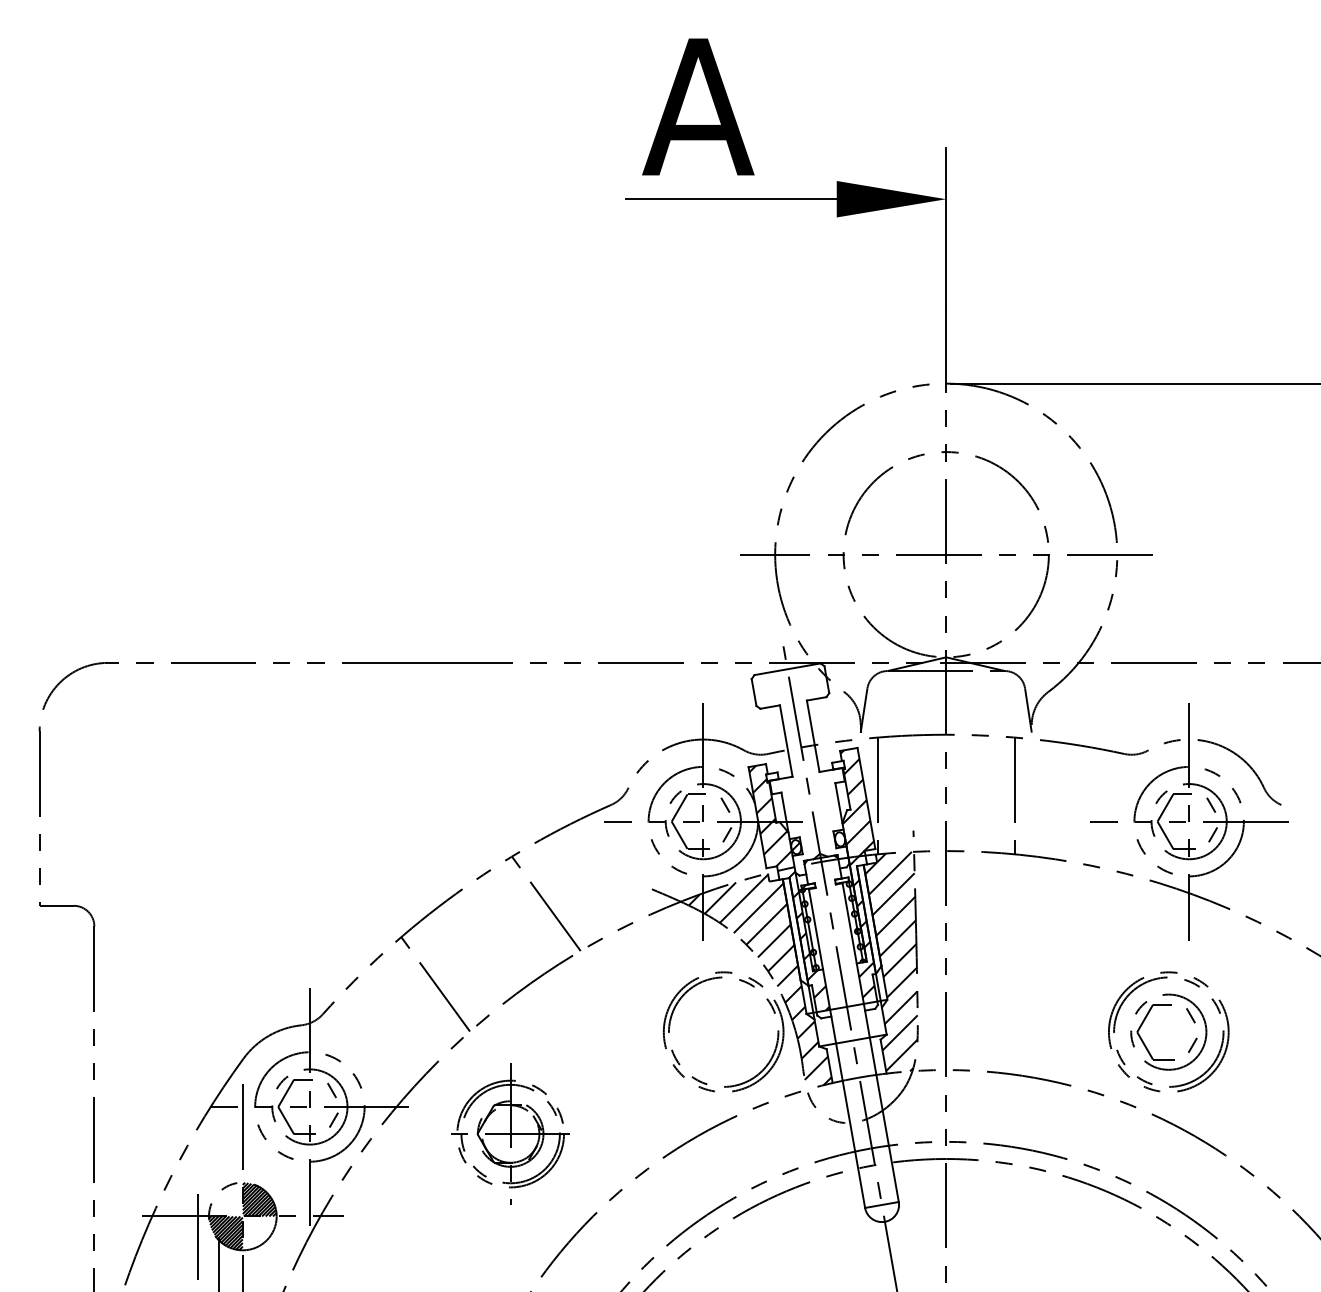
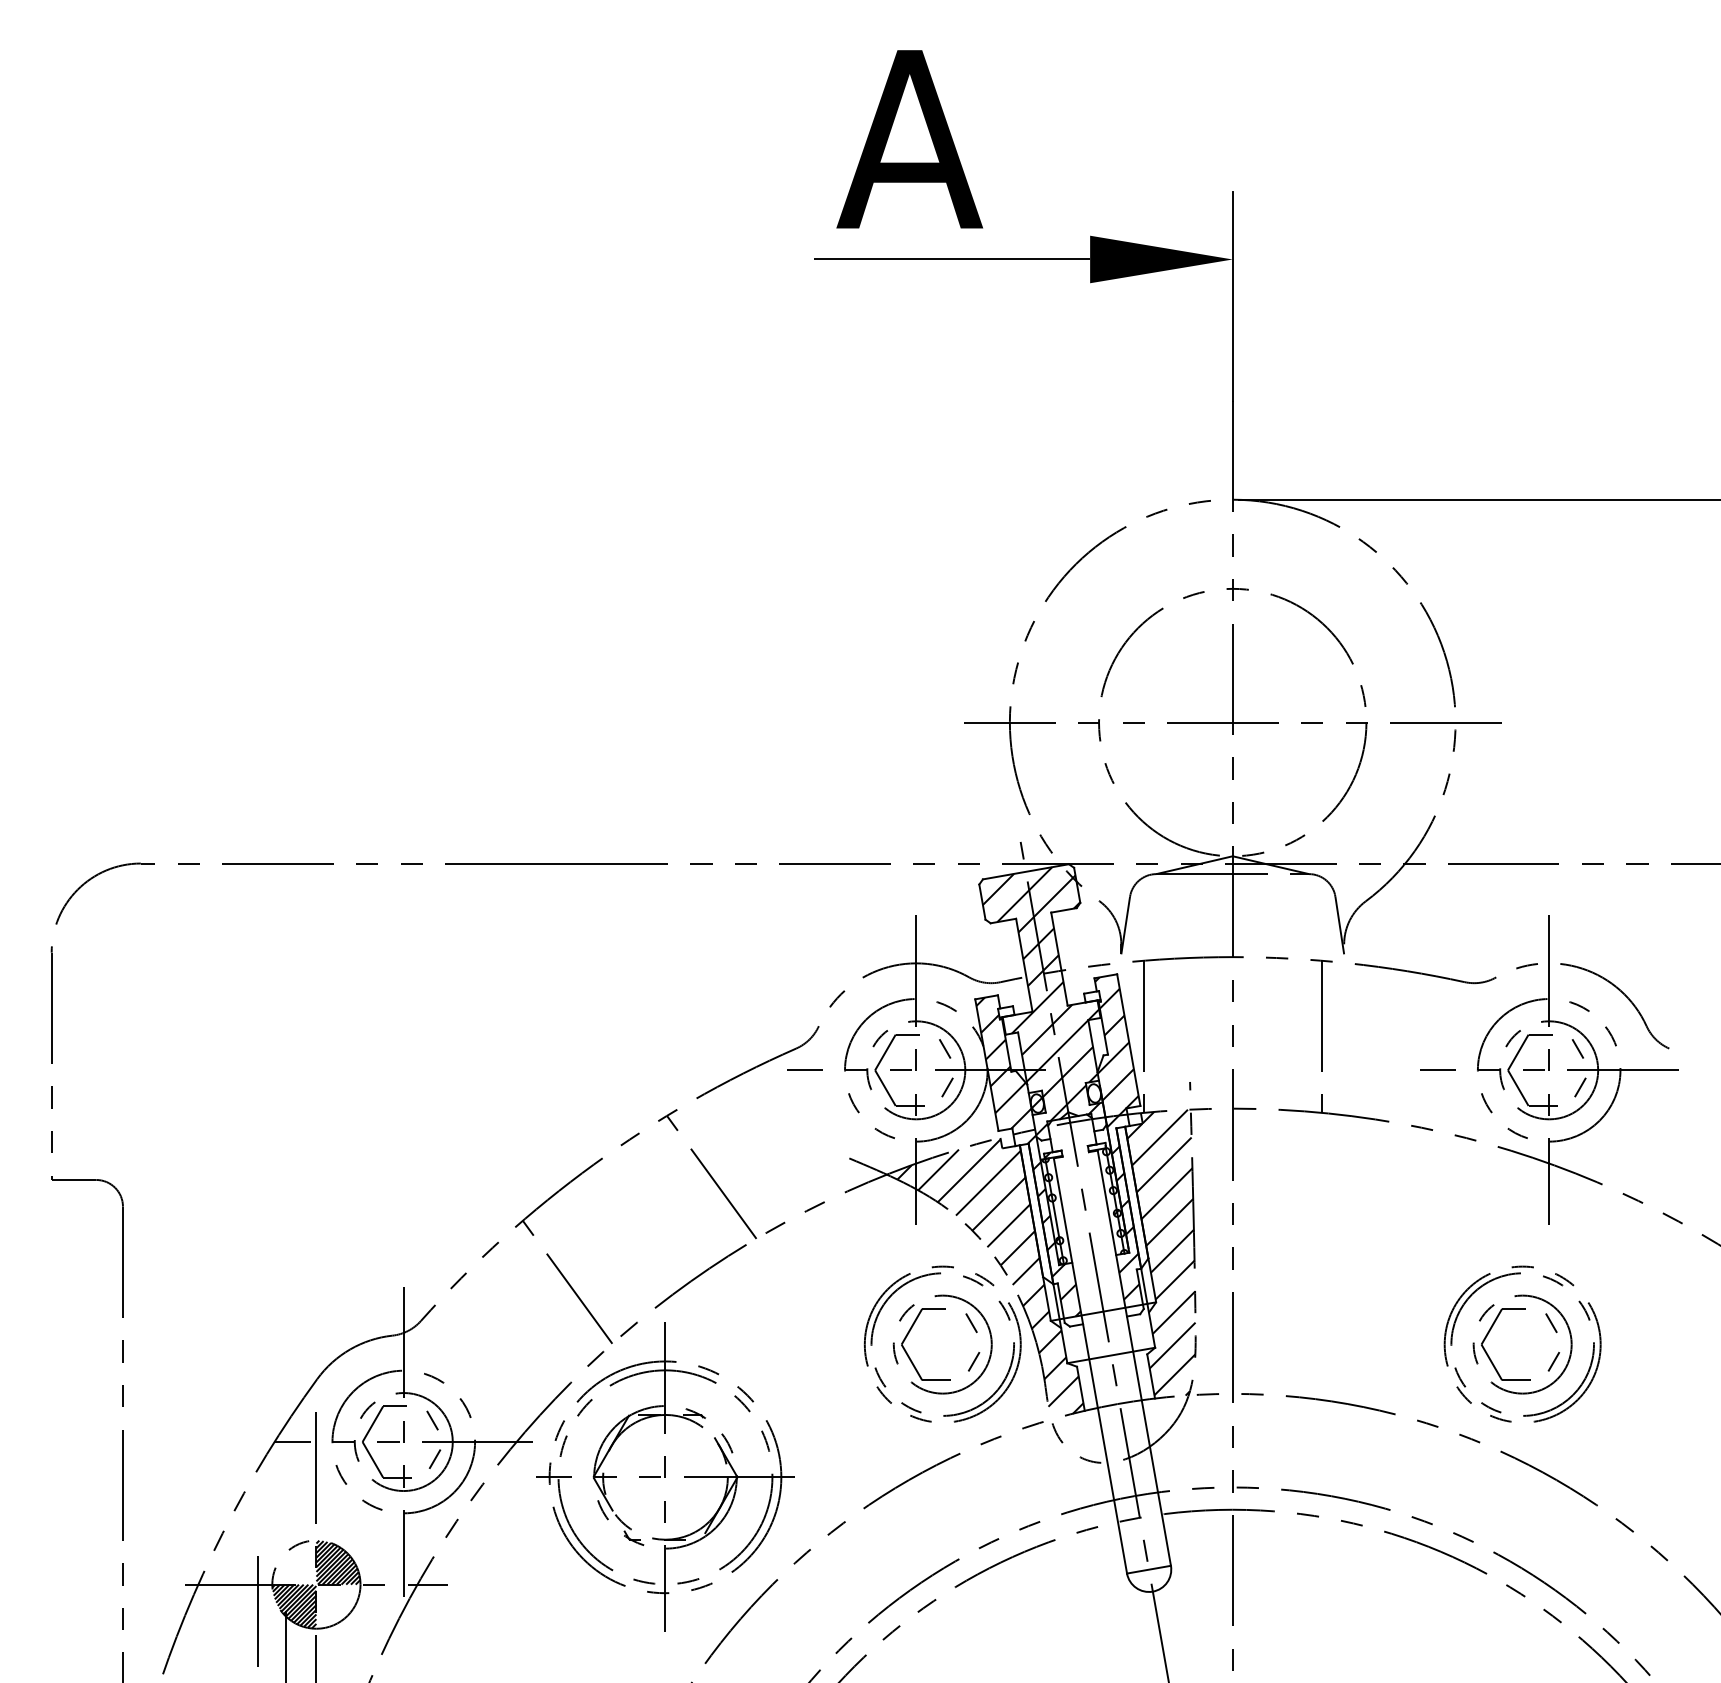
hatch: (799, 768) -> (1041, 1001), added
part: (701, 1018) -> (913, 1326), added
part: (510, 1133) -> (665, 1476), size x1.67

